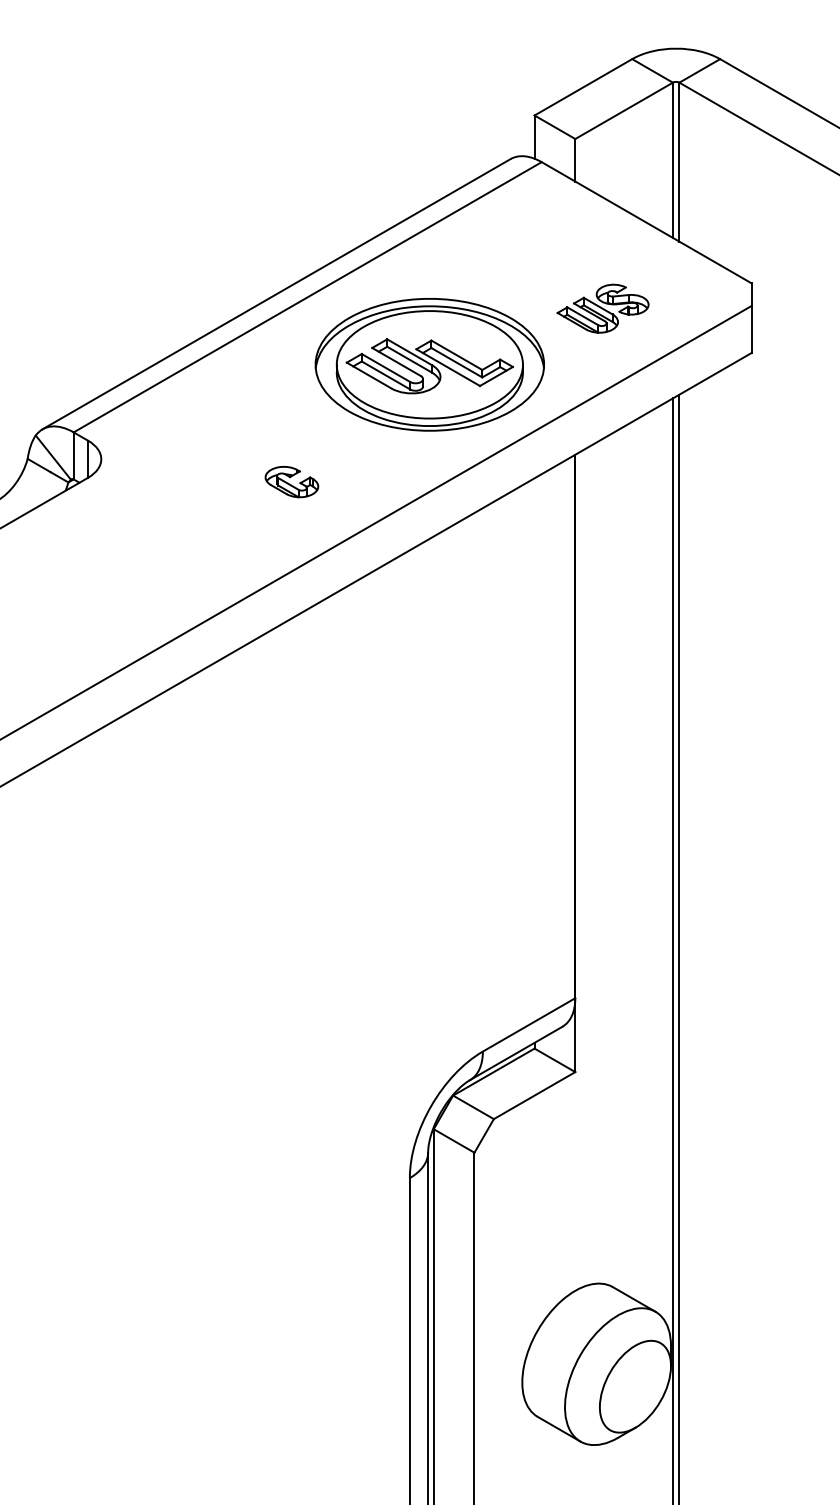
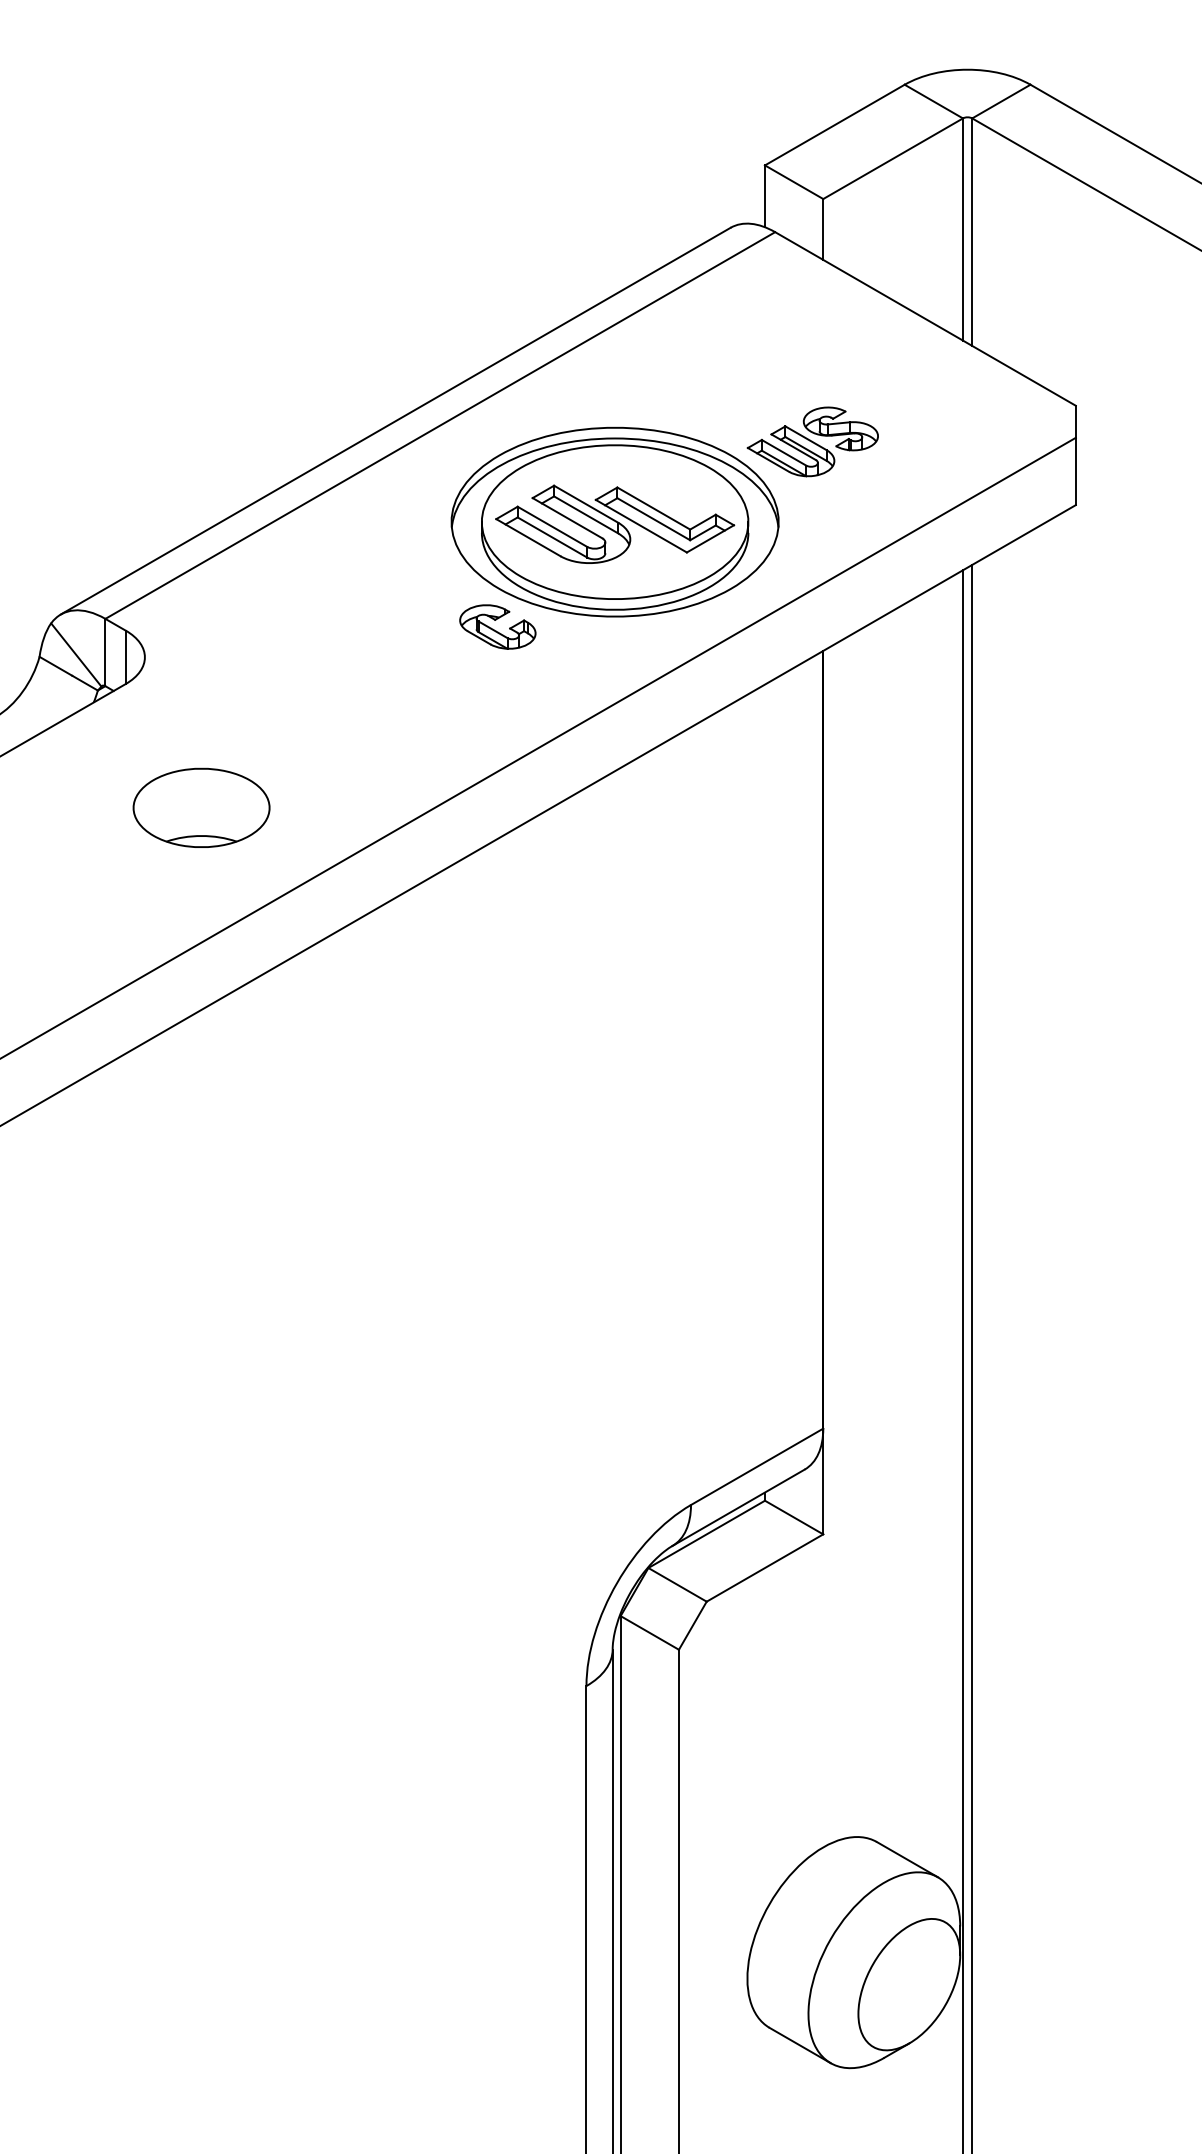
part: (602, 308) -> (812, 441), moved
part: (291, 482) -> (497, 627), moved
part: (140, 564) -> (201, 807), added

